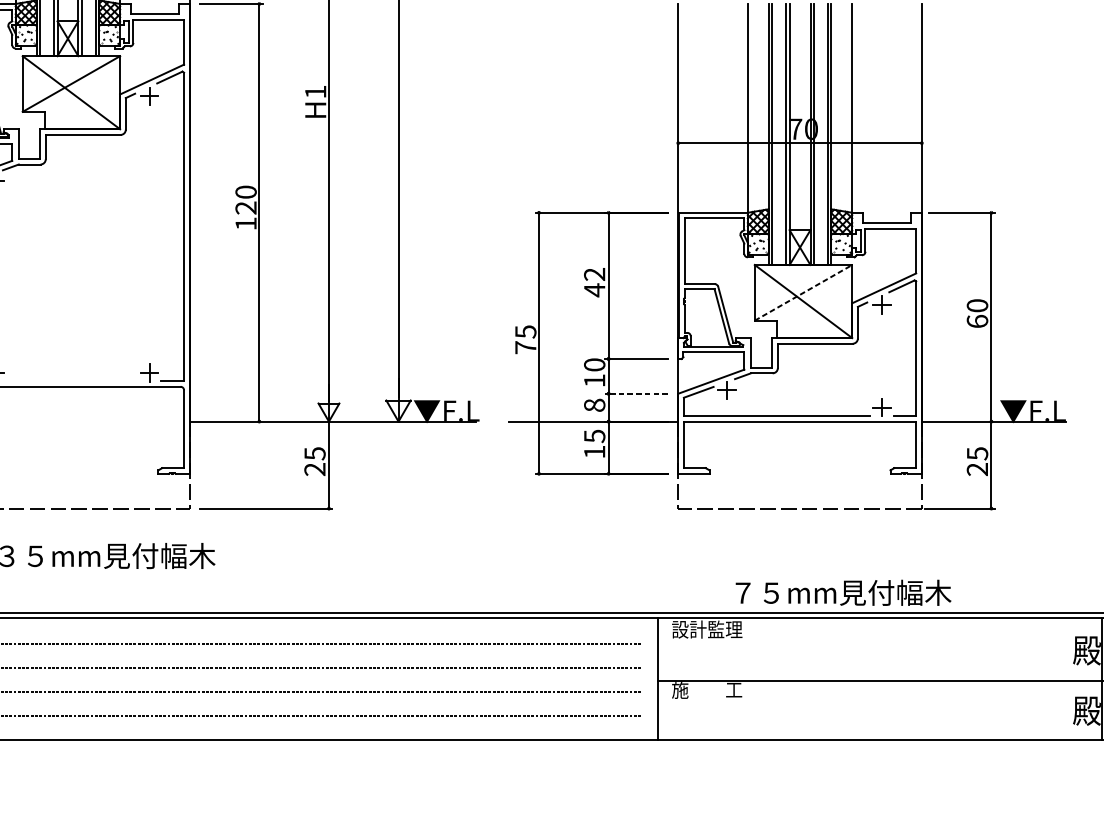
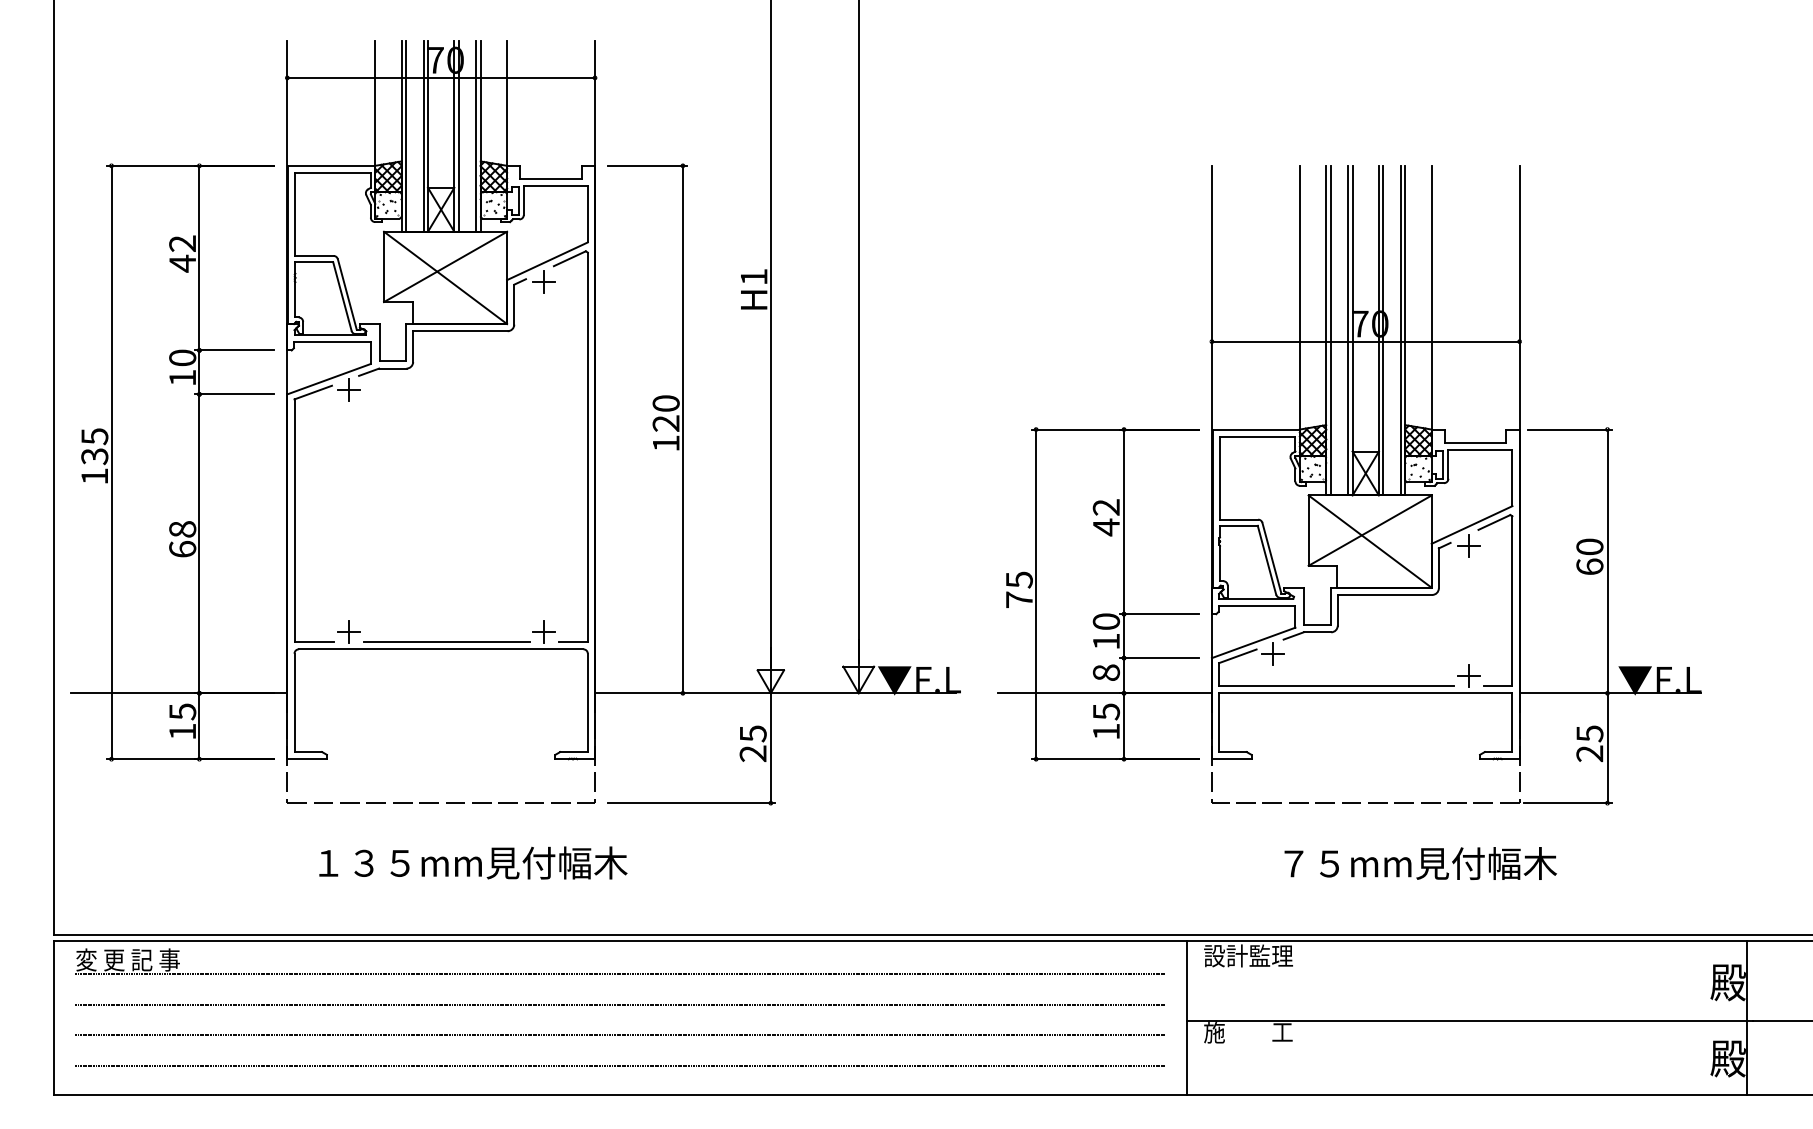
line: (803, 292) -> (1370, 530), dashed -> solid
line: (72, 381) -> (446, 642), added
line: (636, 394) -> (1159, 658), dashed -> solid
text: (843, 592) -> (1420, 863), moved

